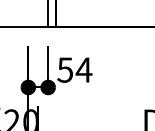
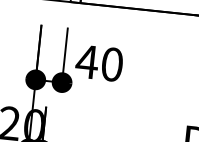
text: (74, 69) -> (99, 62), 54 -> 40

